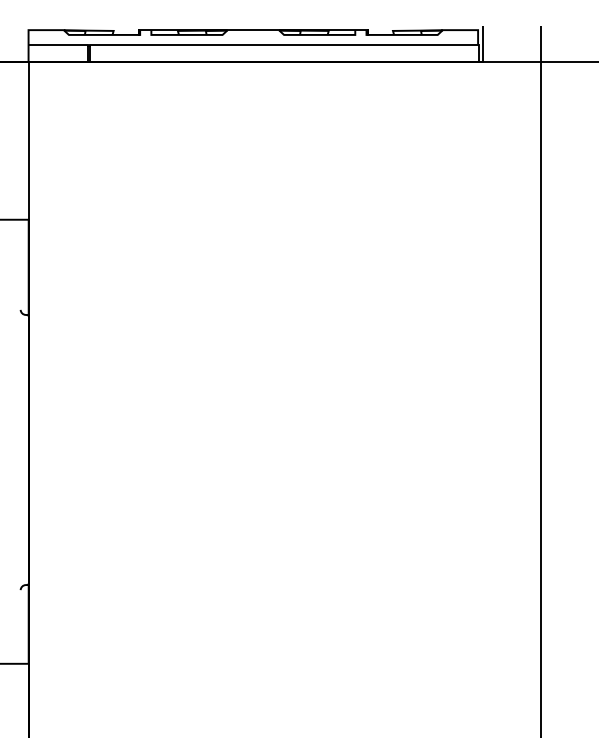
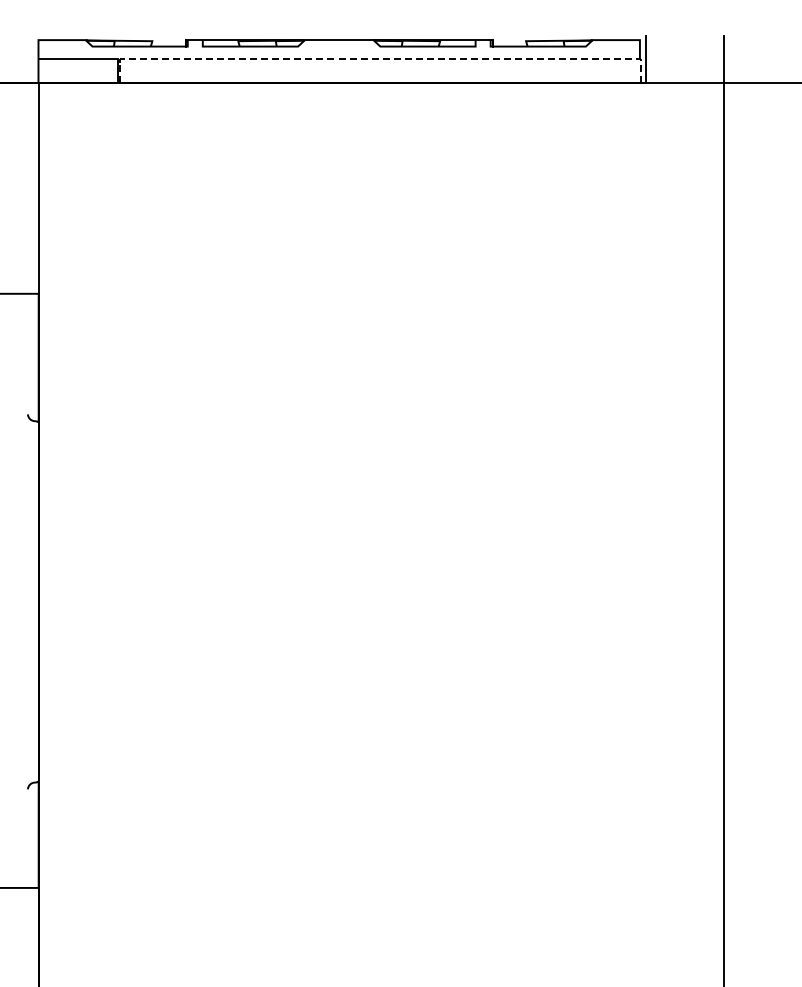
line: (284, 44) -> (381, 59), solid -> dashed

